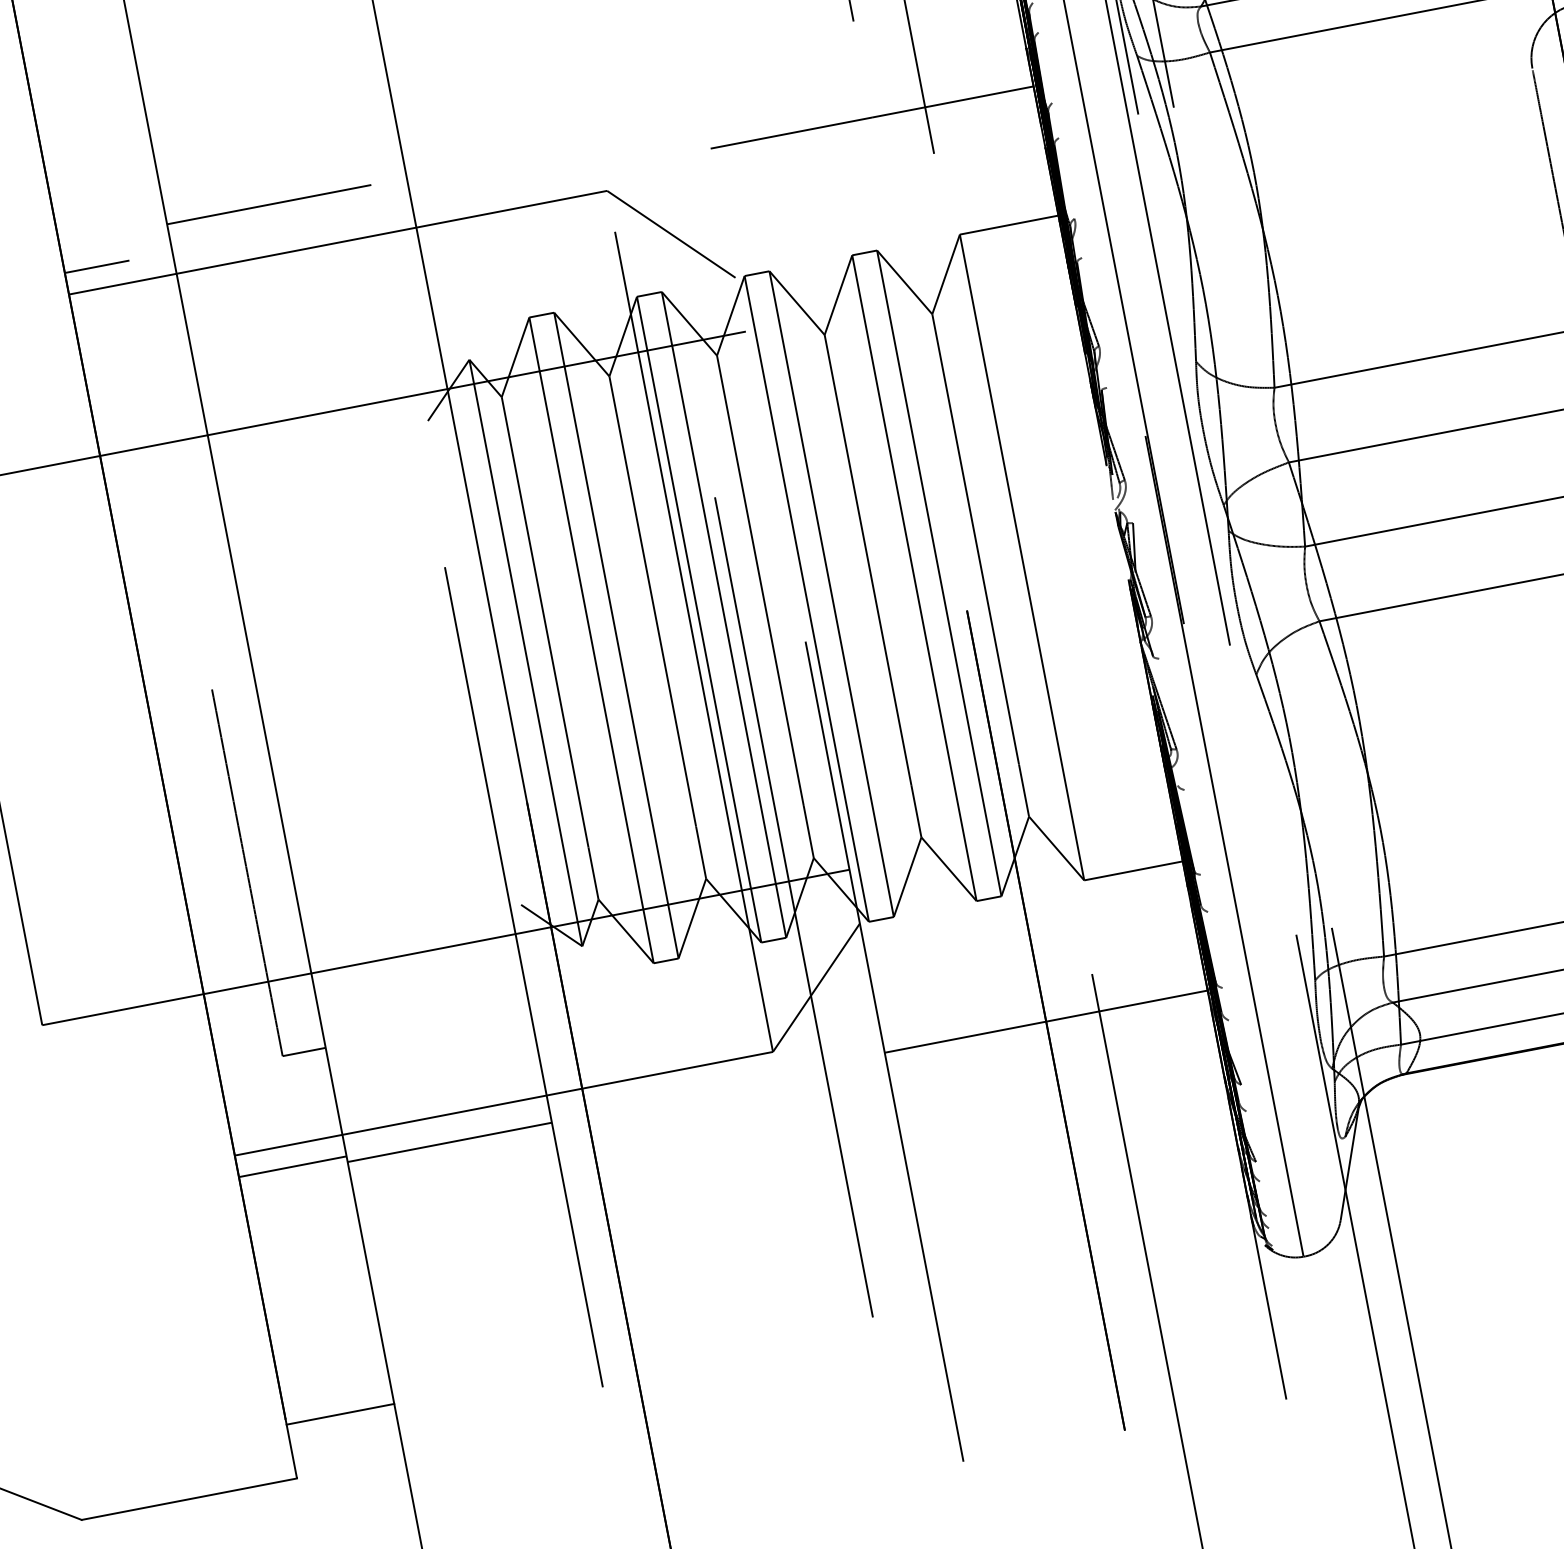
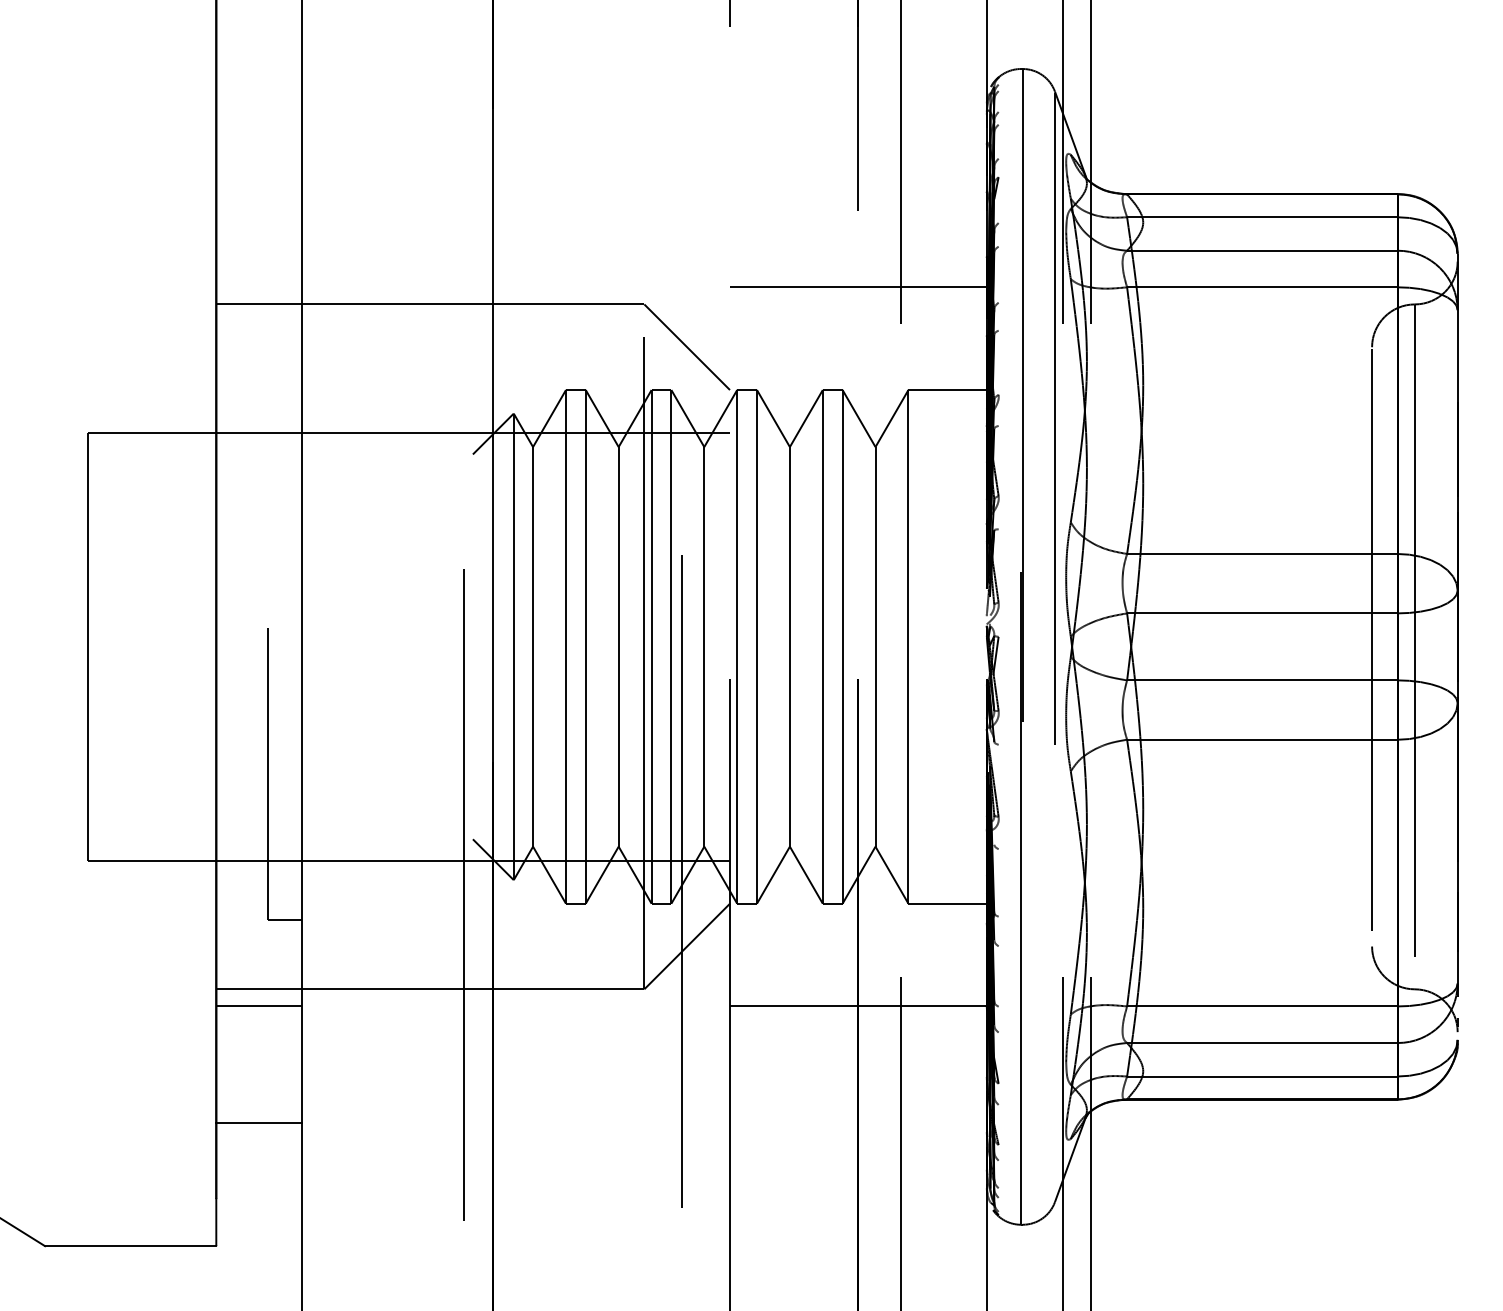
line: (268, 205) -> (382, 265), removed
line: (96, 267) -> (241, 287), removed
line: (448, 1141) -> (382, 1010), removed
line: (339, 1414) -> (258, 1123), moved

